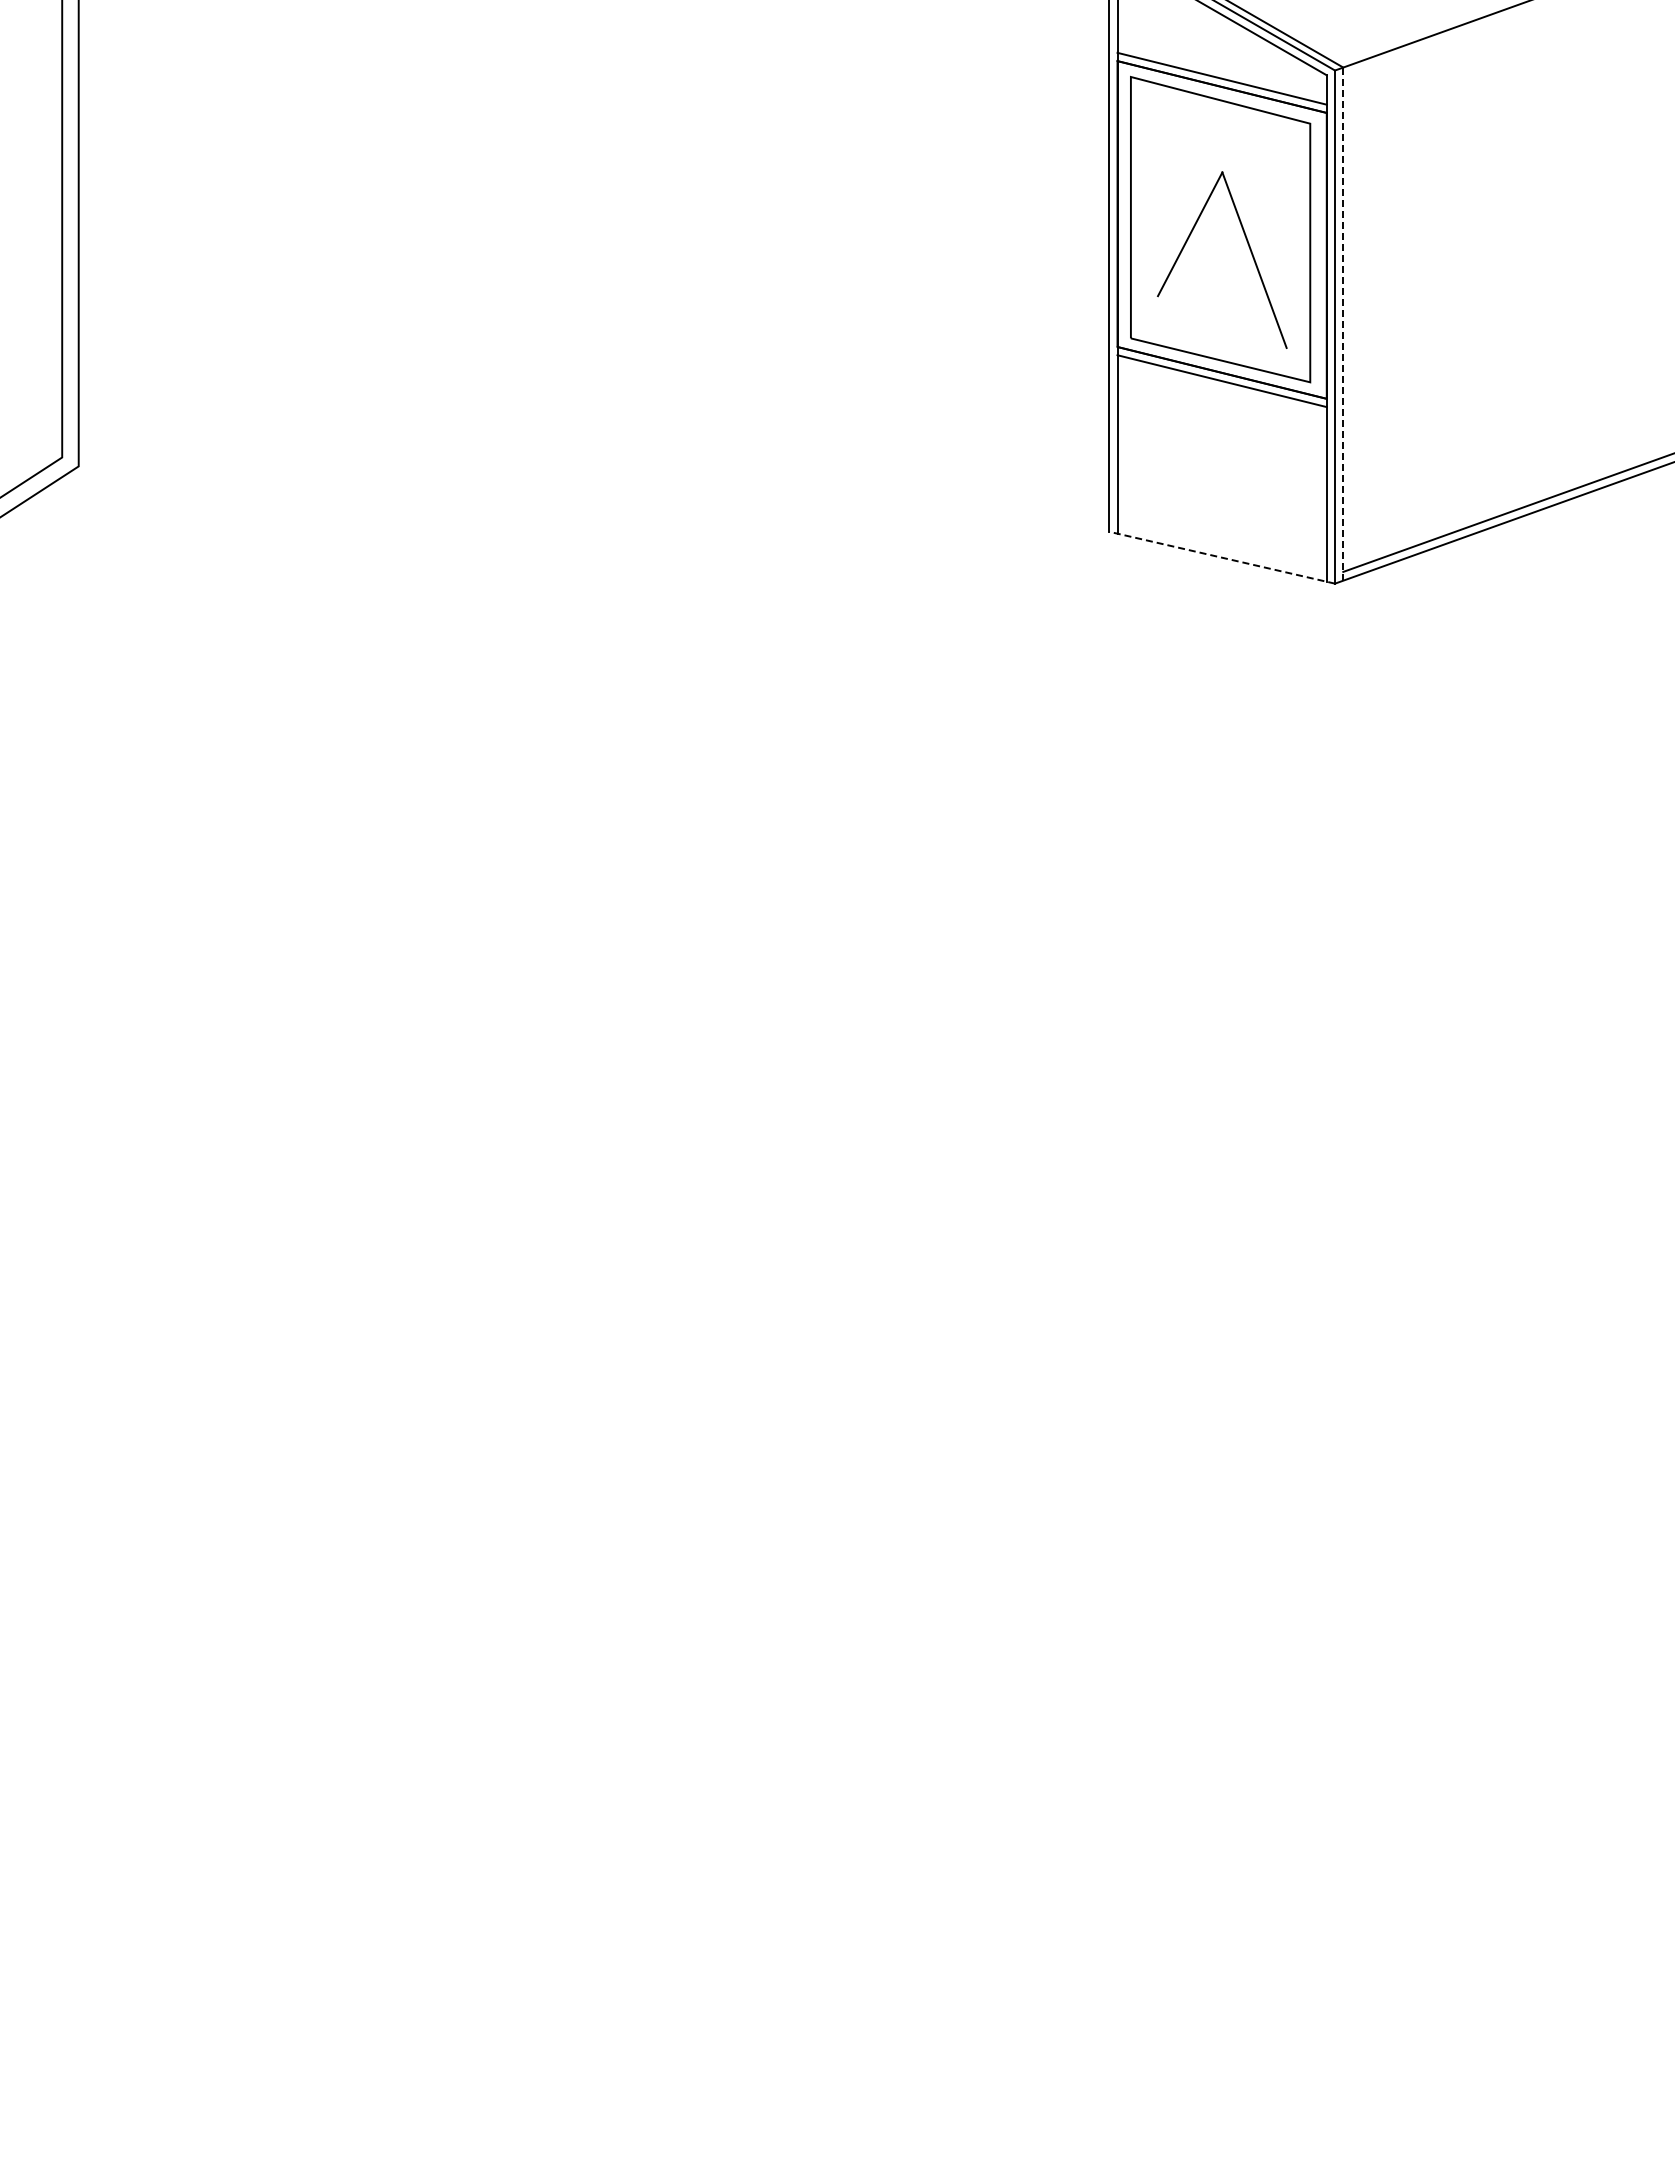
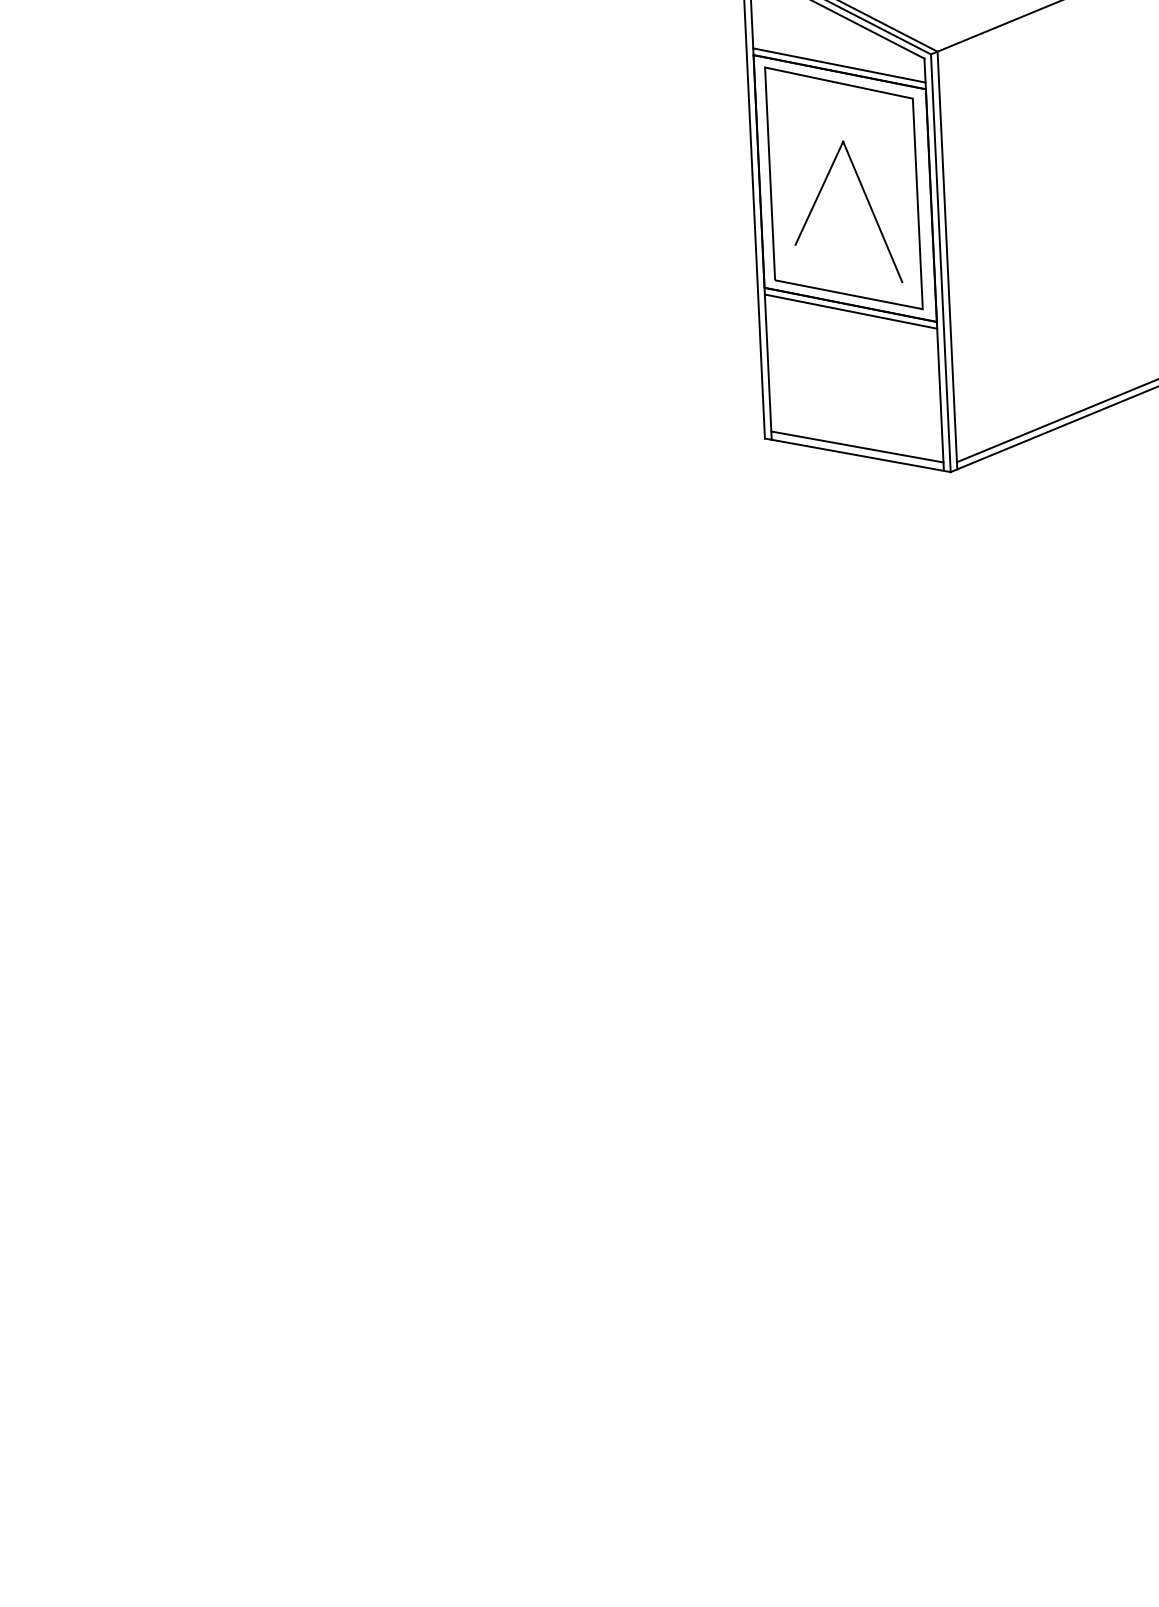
line: (1343, 324) -> (947, 260), dashed -> solid
line: (1221, 547) -> (856, 447), added
line: (1222, 557) -> (858, 455), dashed -> solid

